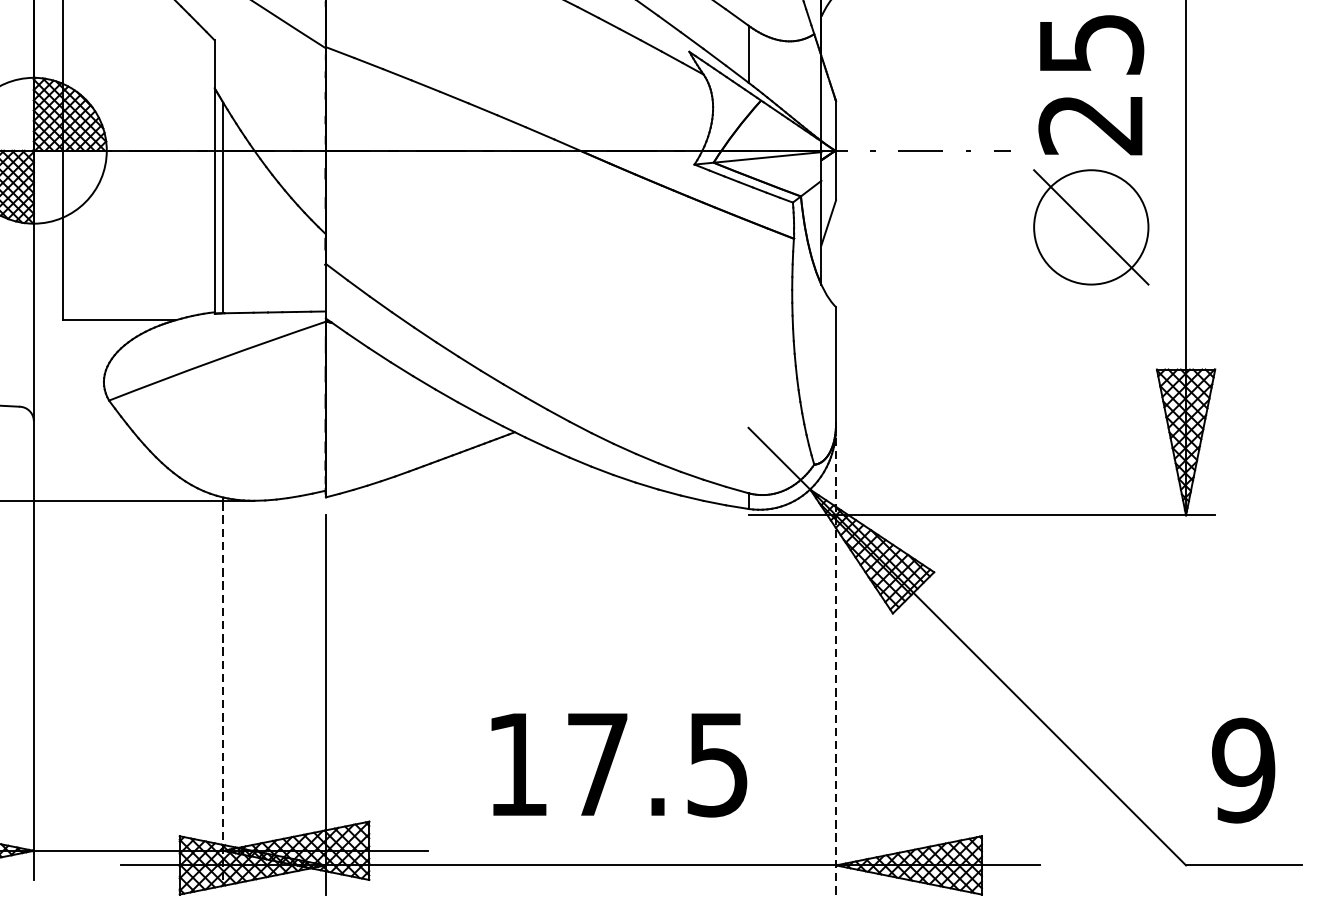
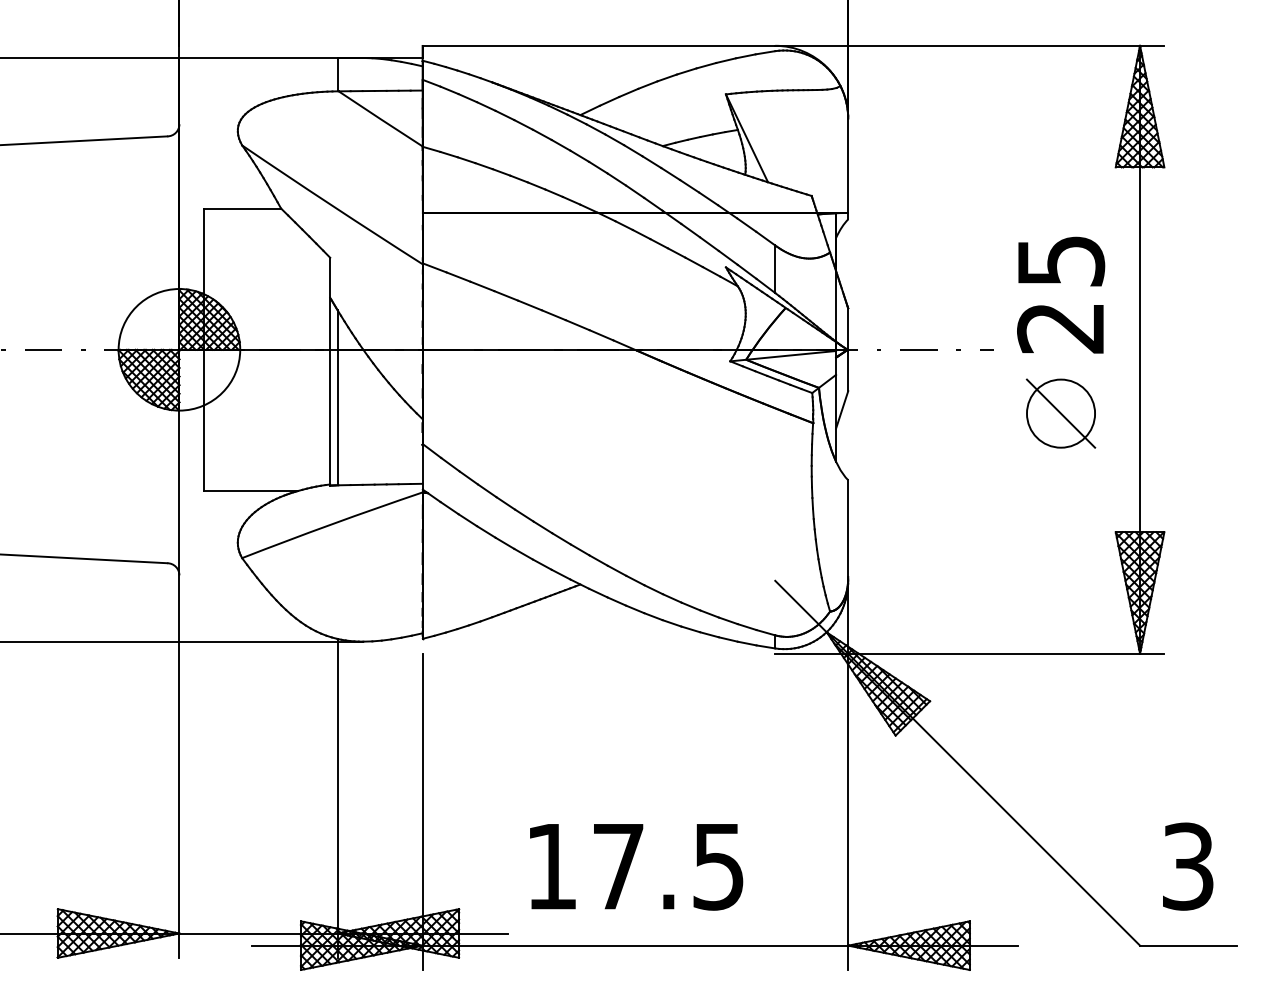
part: (1090, 227) -> (1060, 413), size x0.71
line: (836, 661) -> (848, 775), dashed -> solid
line: (223, 690) -> (337, 799), dashed -> solid
text: (619, 765) -> (636, 867), moved
text: (1242, 770) -> (1187, 866), 9 -> 3

